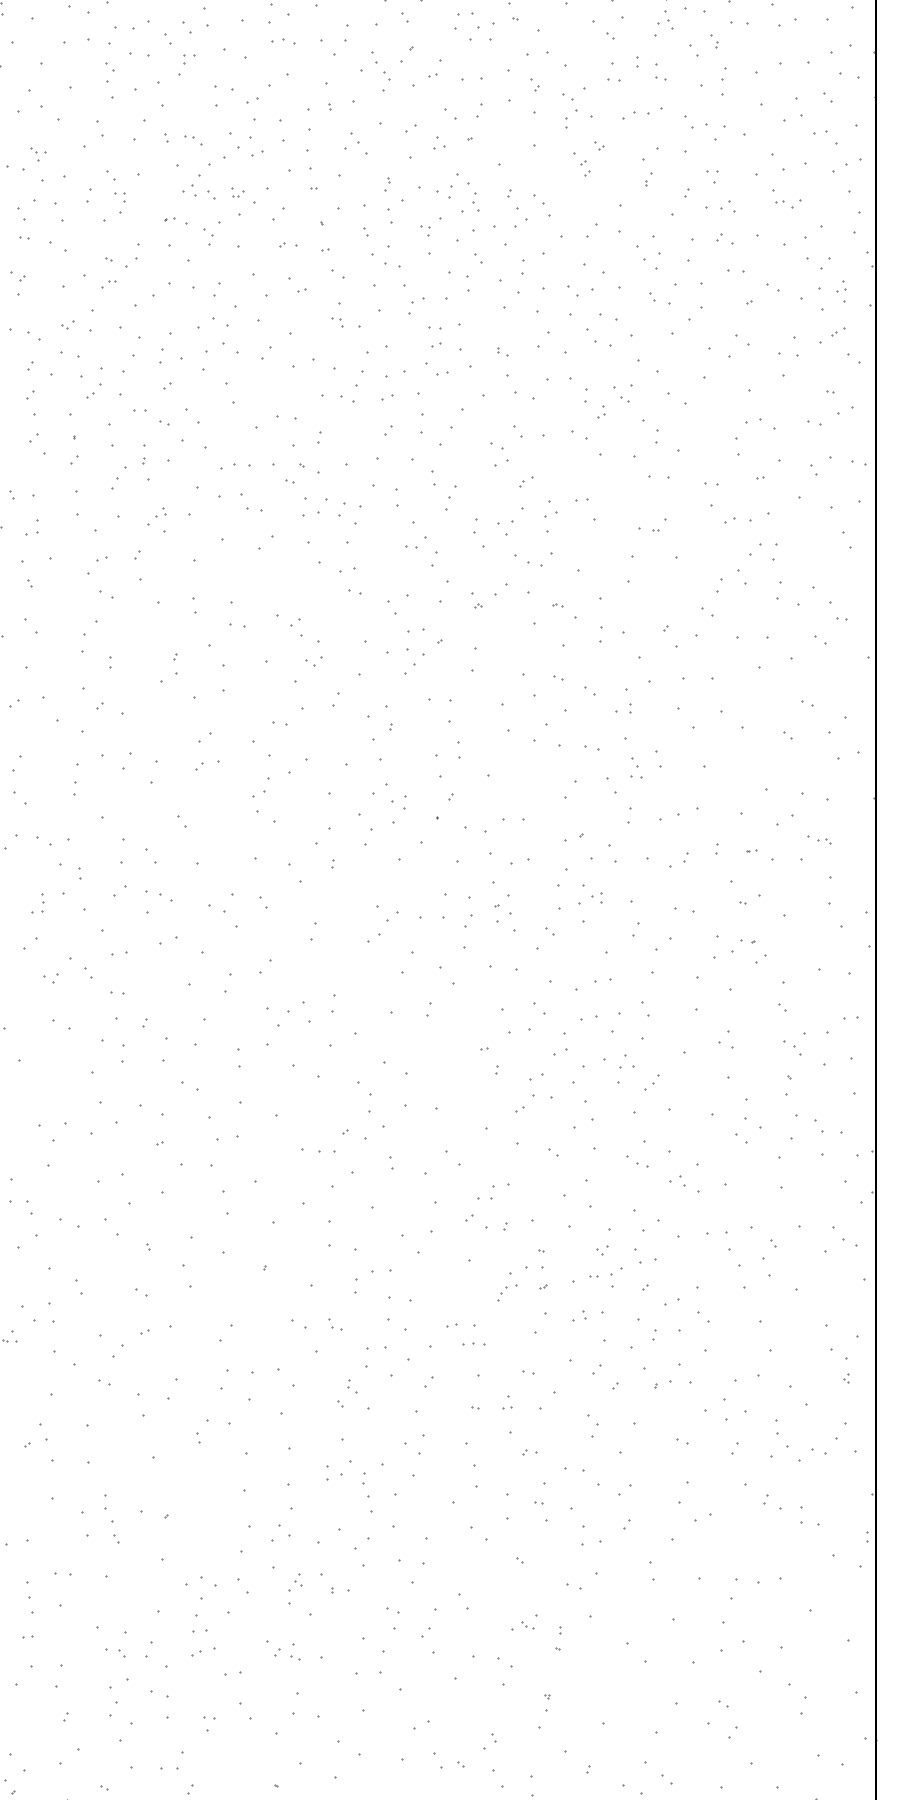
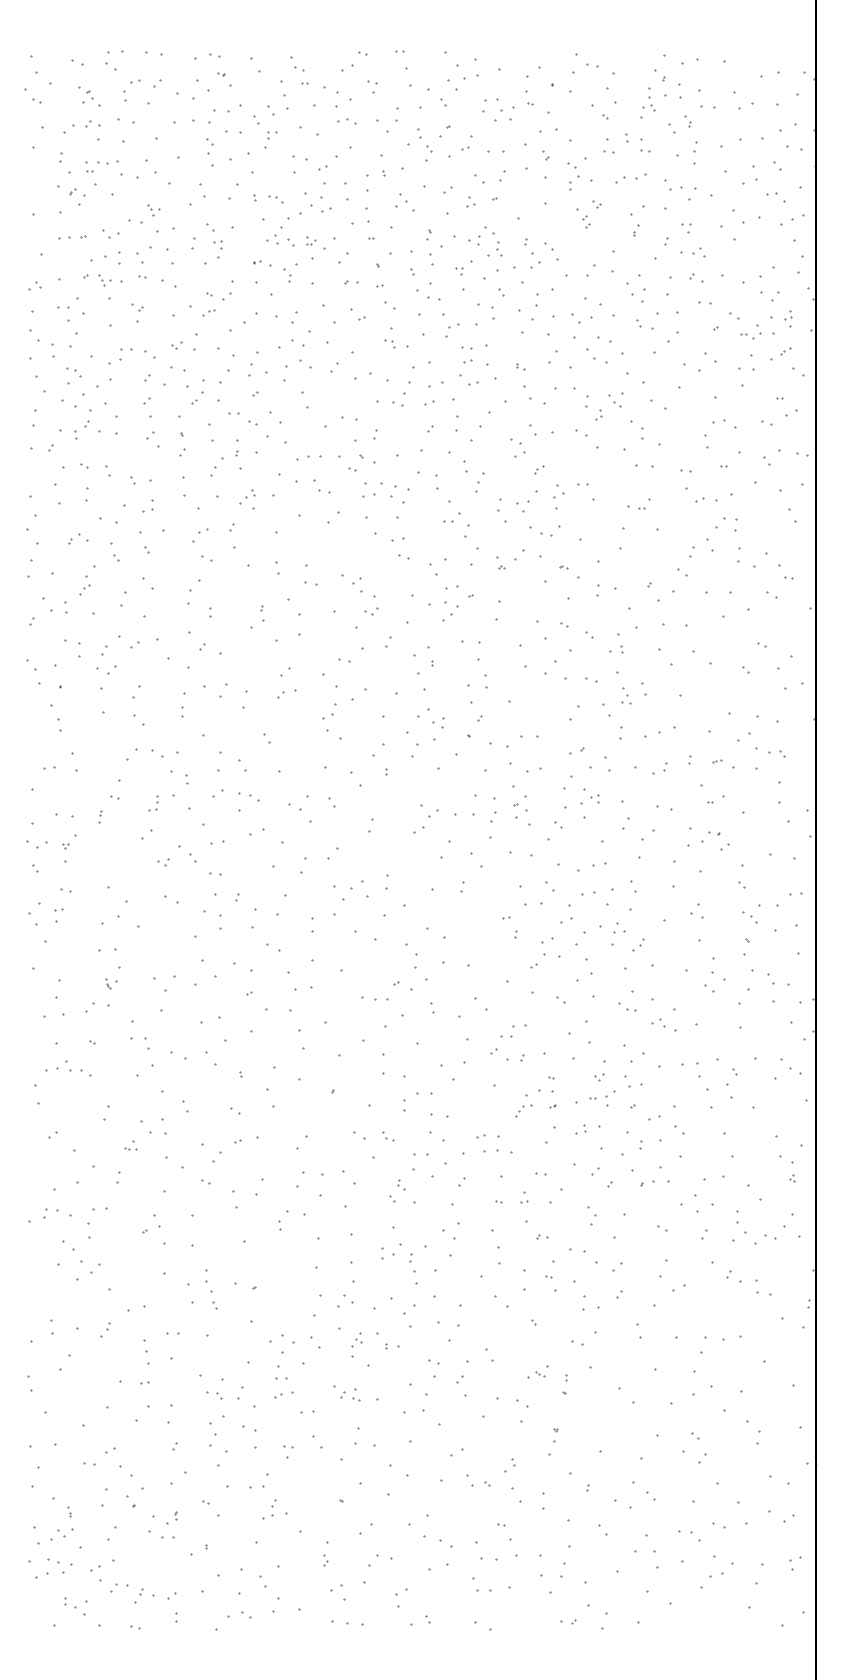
part: (788, 203) -> (750, 335), moved
part: (818, 839) -> (770, 752), size x1.6
part: (473, 1344) -> (497, 1151), size x1.6

